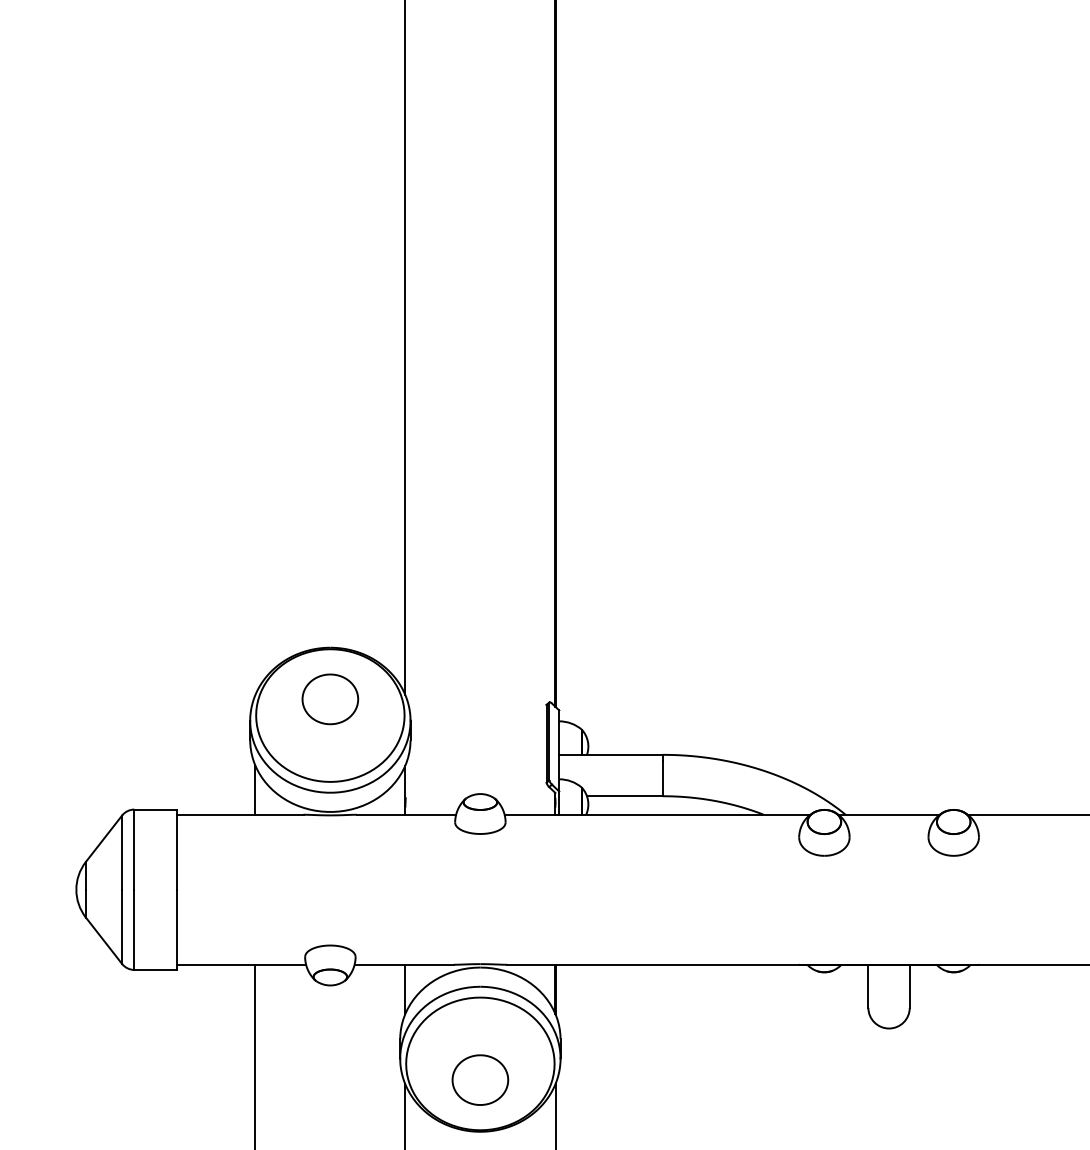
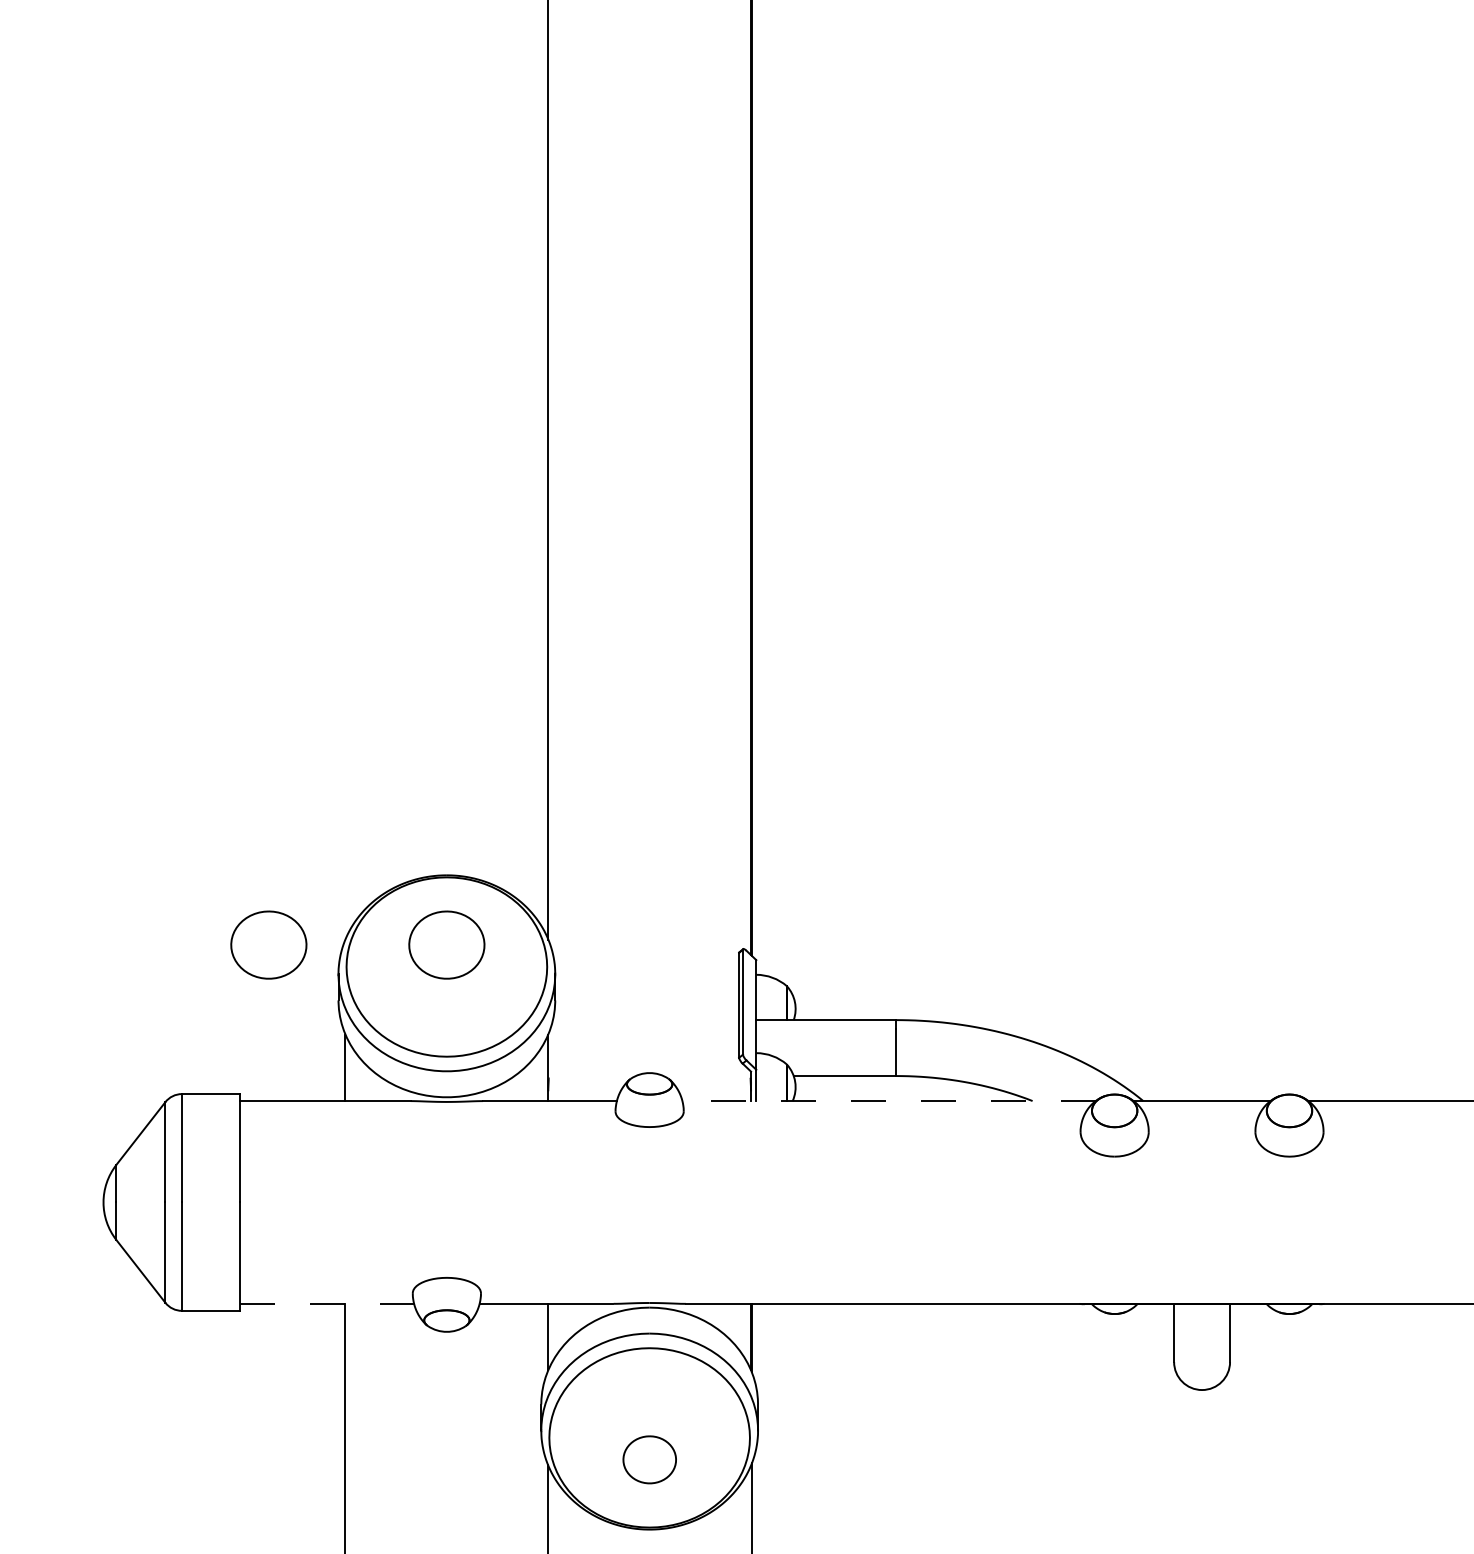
part: (198, 698) -> (268, 944), added
line: (657, 815) -> (889, 1101), solid -> dashed
line: (242, 964) -> (327, 1303), solid -> dashed
part: (480, 1079) -> (649, 1459), size x0.7

